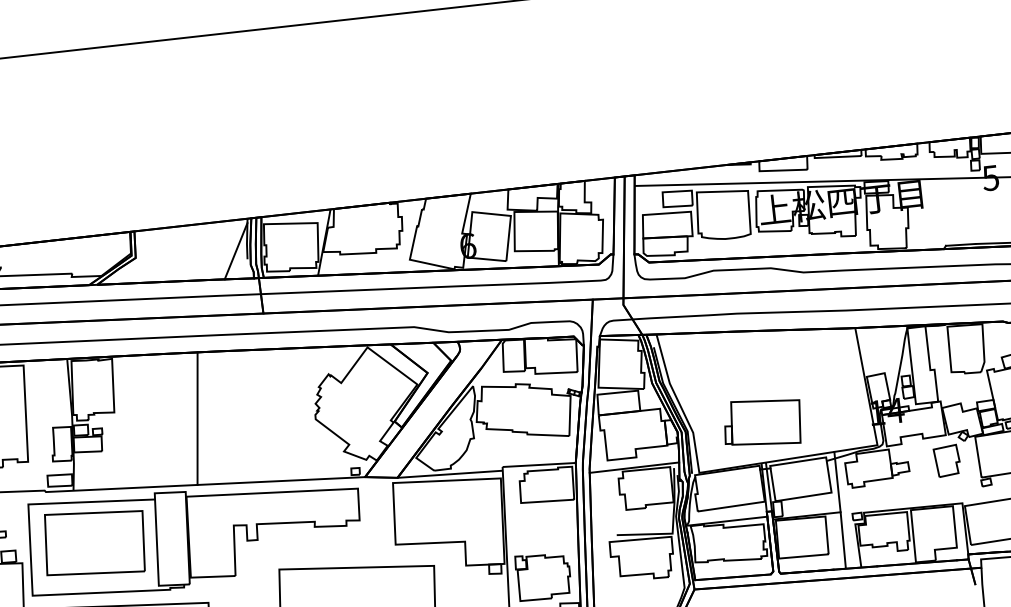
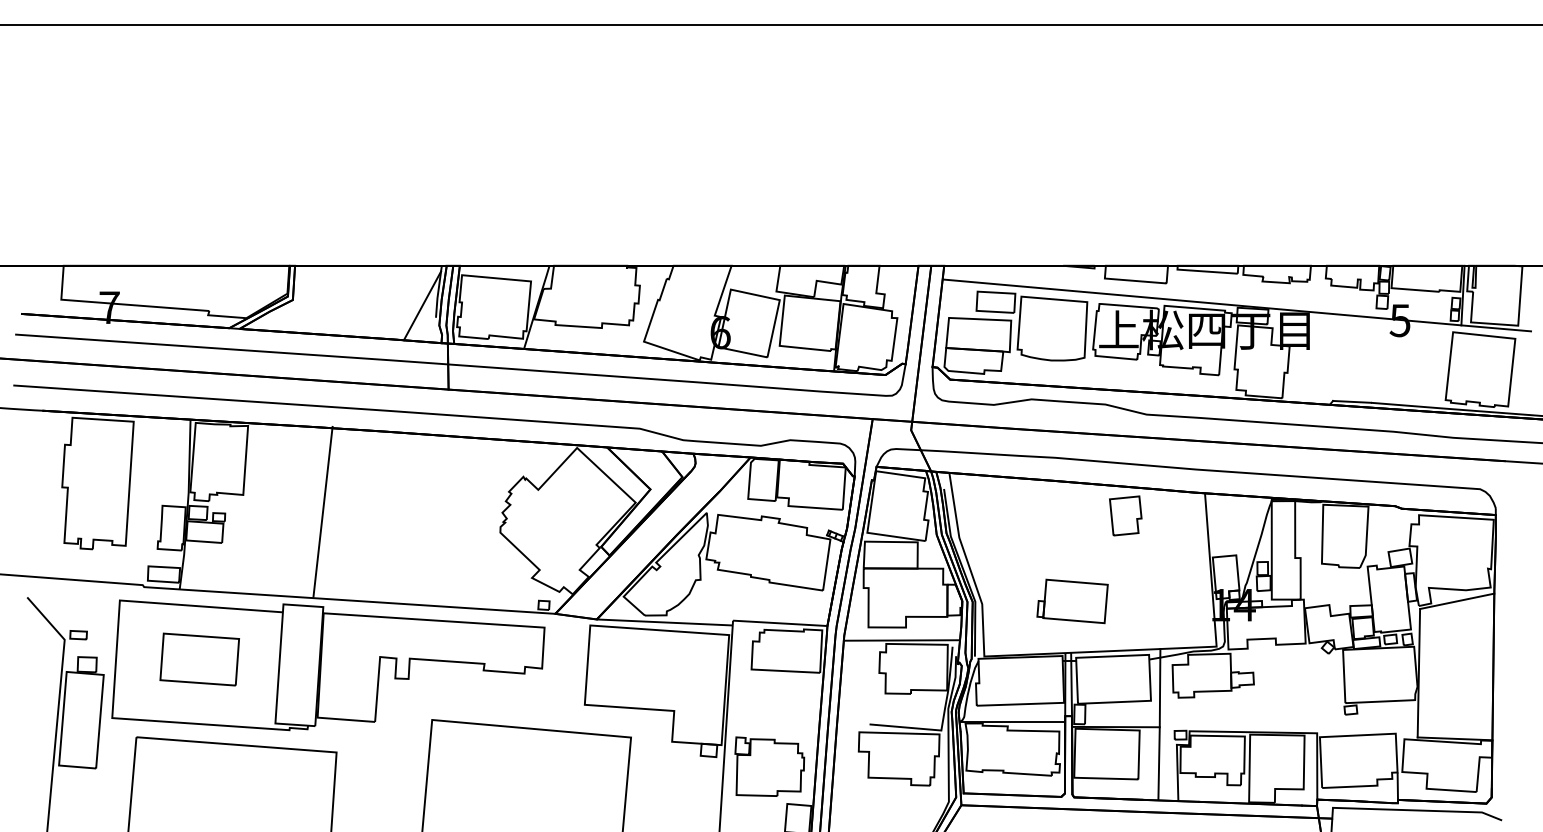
line: (197, 418) -> (322, 511), moved
part: (762, 422) -> (1072, 601), size x0.7
part: (947, 460) -> (1125, 515), moved
part: (94, 543) -> (199, 659), size x0.6

